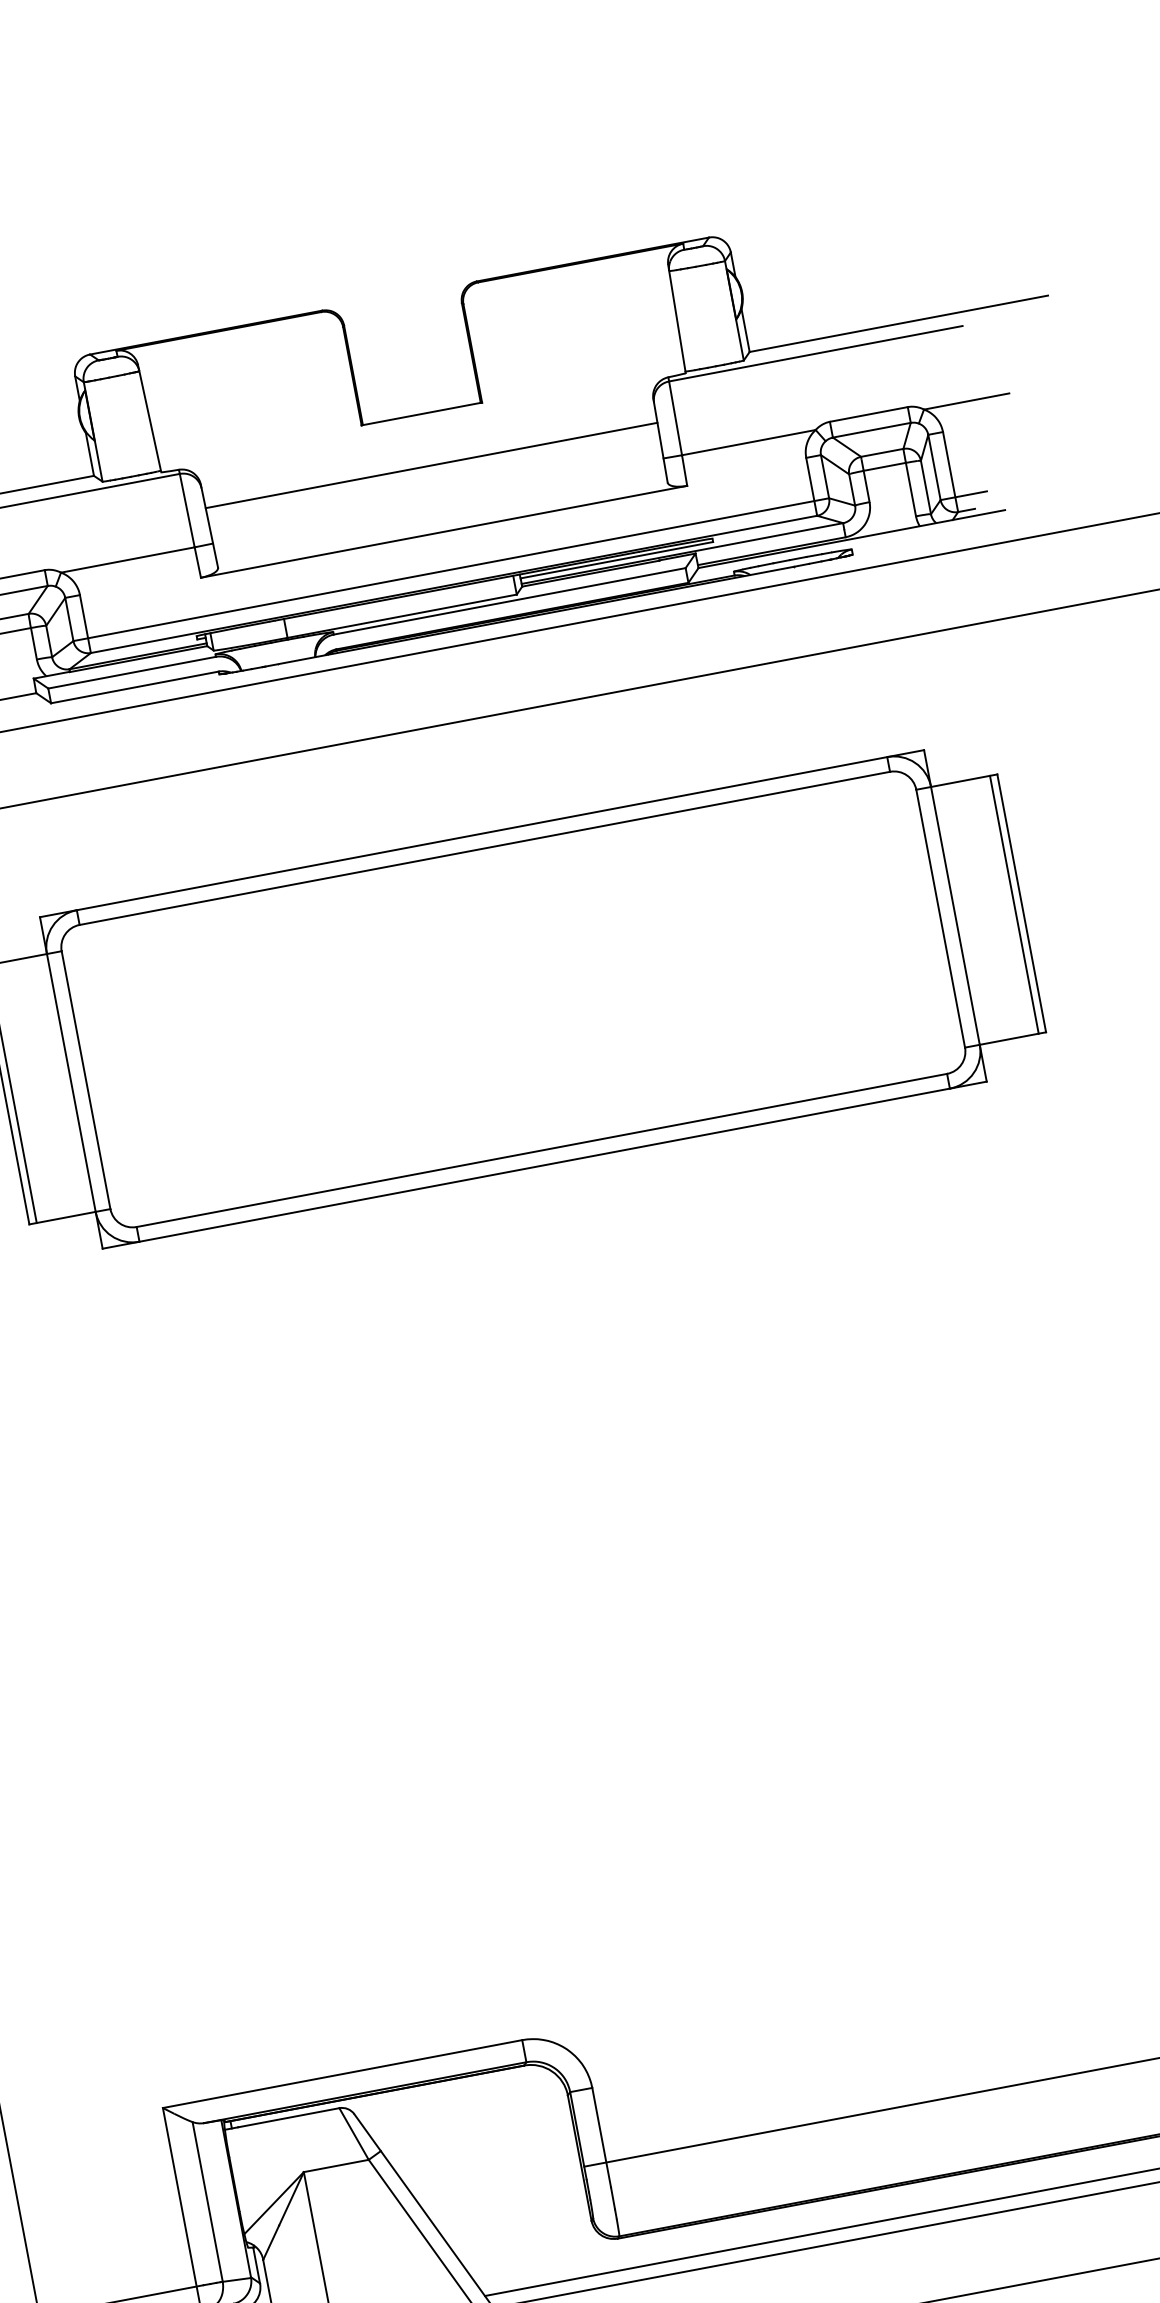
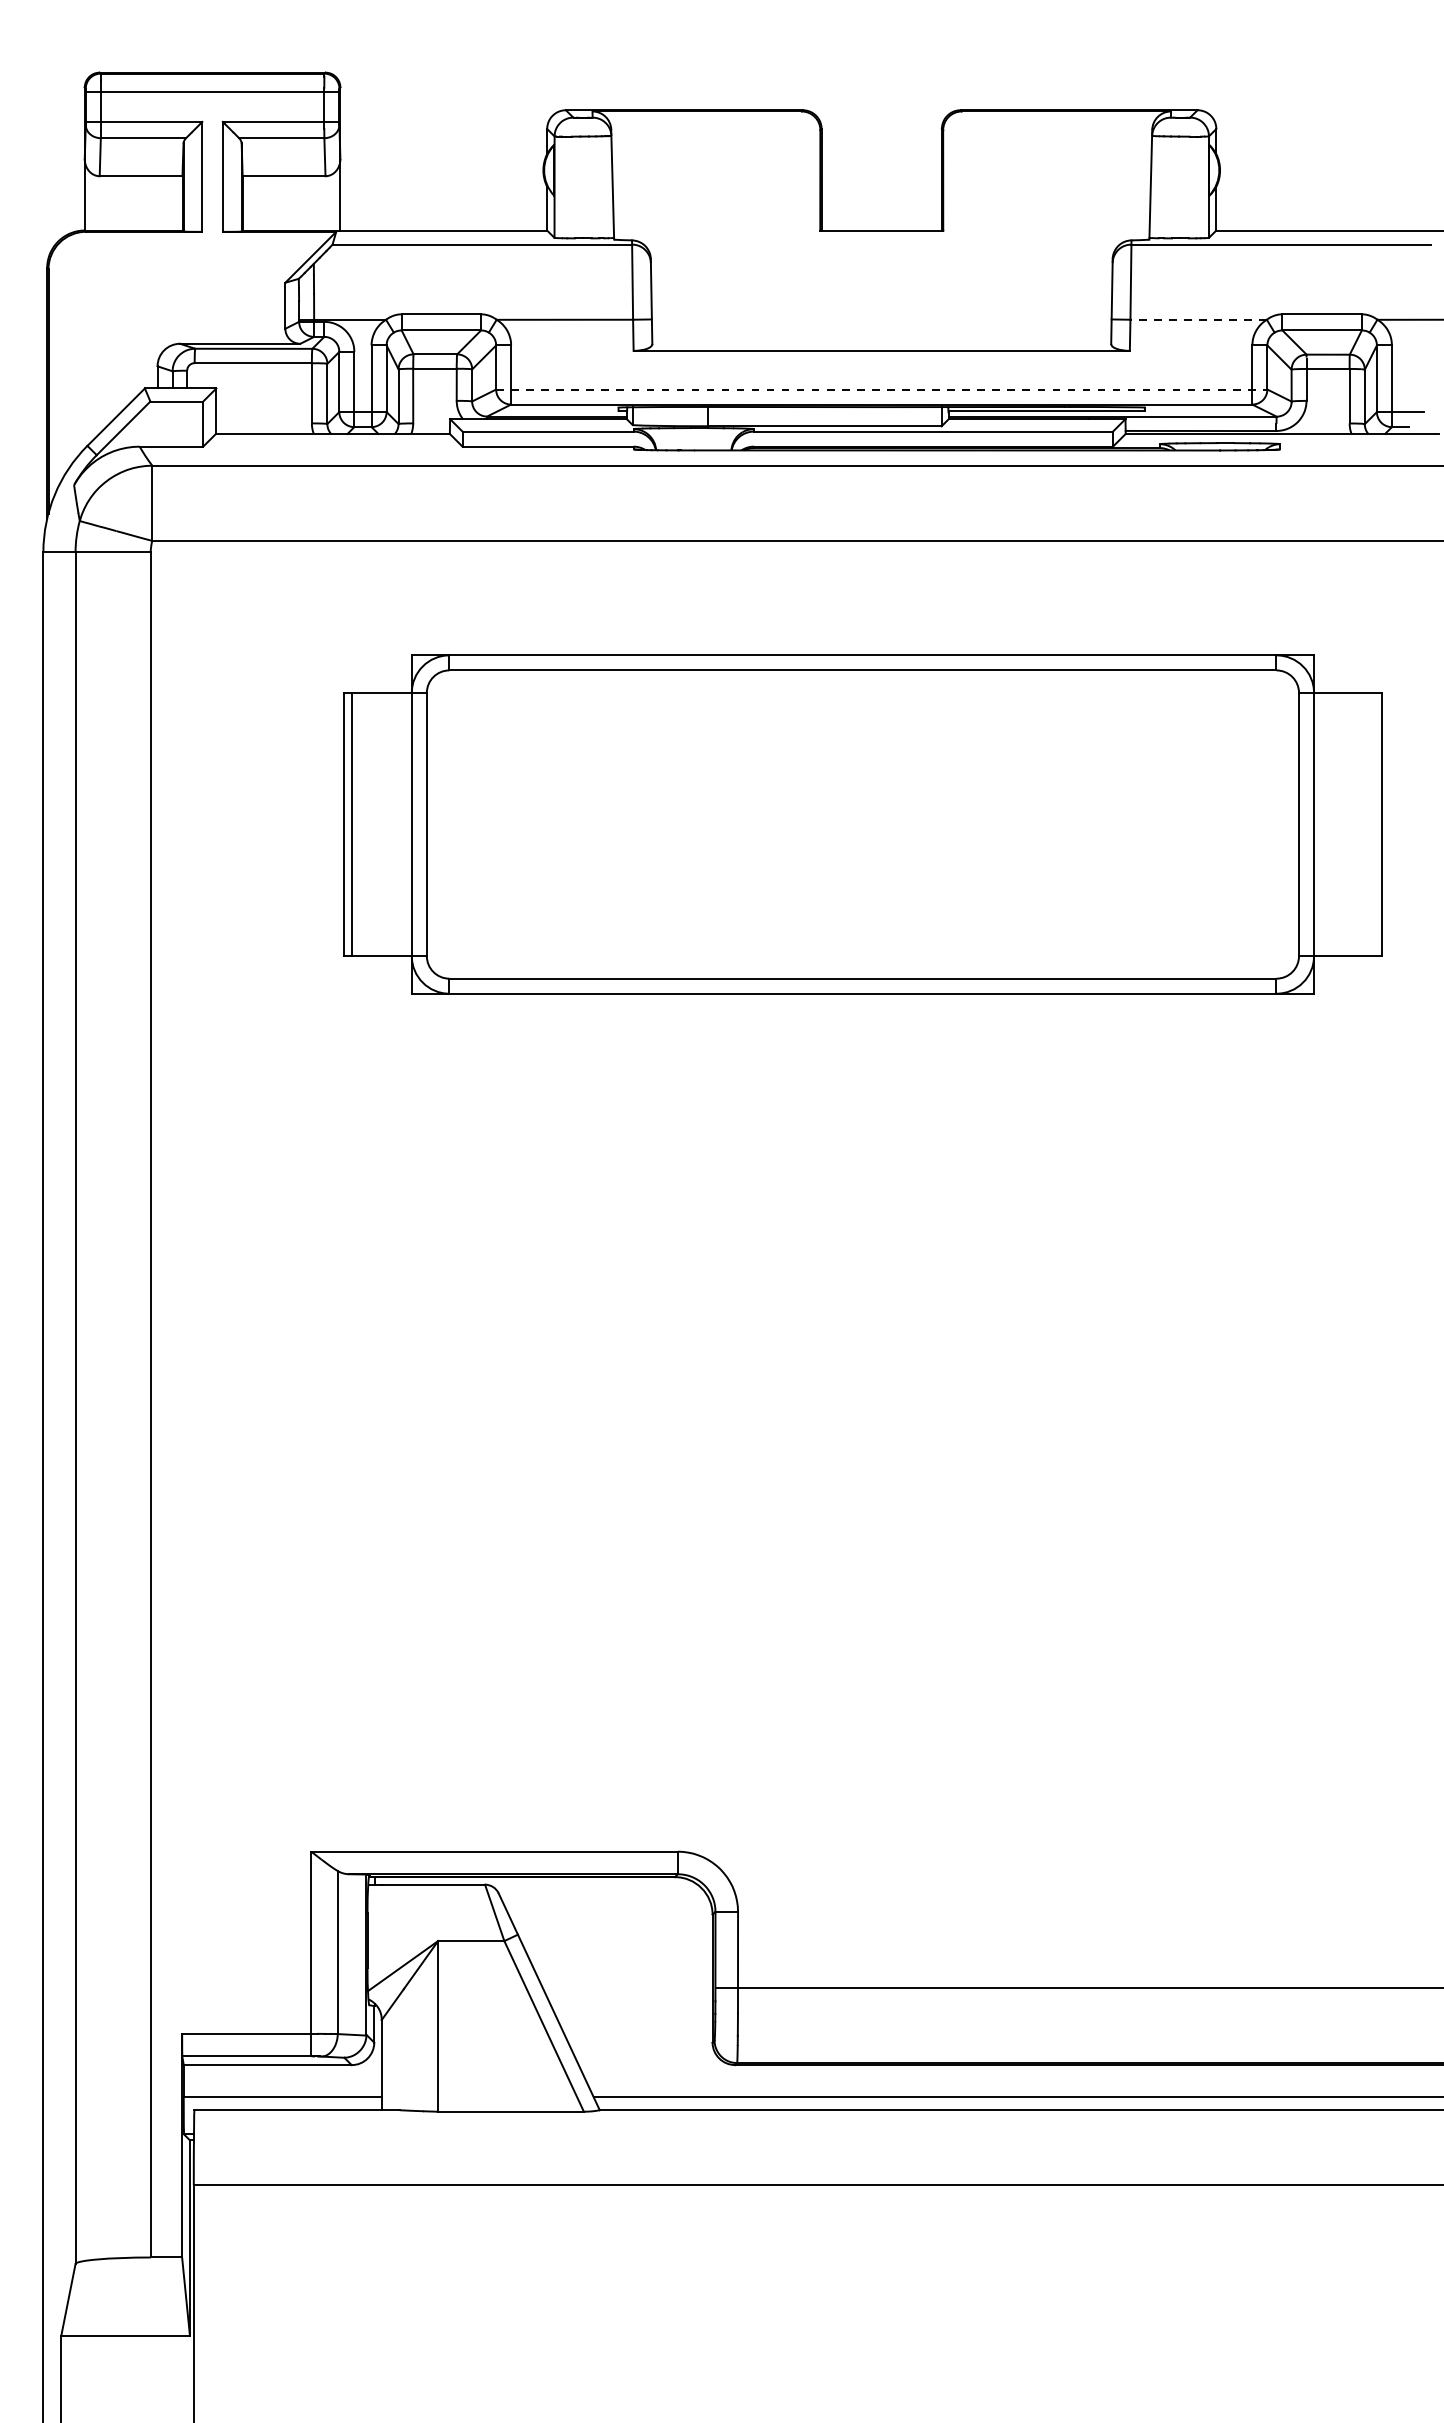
line: (748, 442) -> (1198, 319), solid -> dashed
line: (431, 465) -> (881, 283), removed
line: (451, 569) -> (881, 389), solid -> dashed
line: (1014, 904) -> (1374, 824), removed

